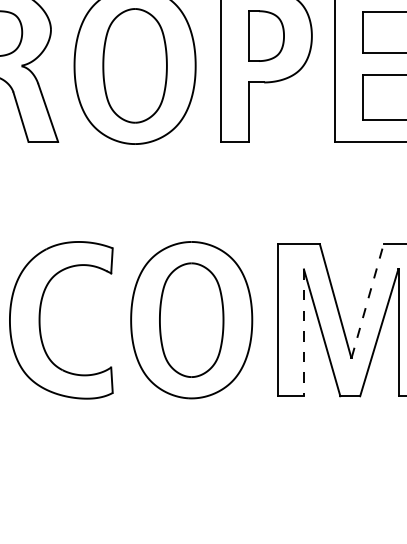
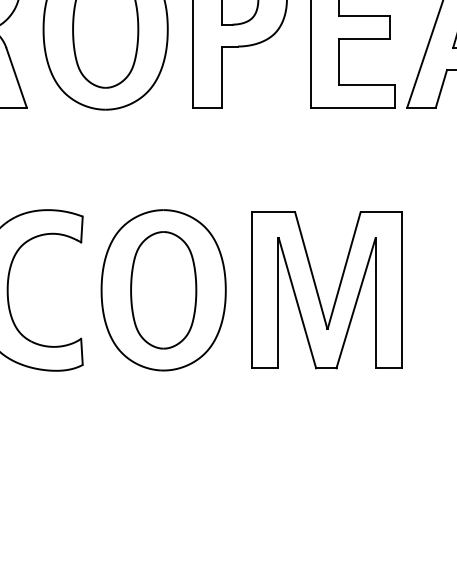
line: (368, 300) -> (344, 270), dashed -> solid
line: (303, 333) -> (278, 303), dashed -> solid

